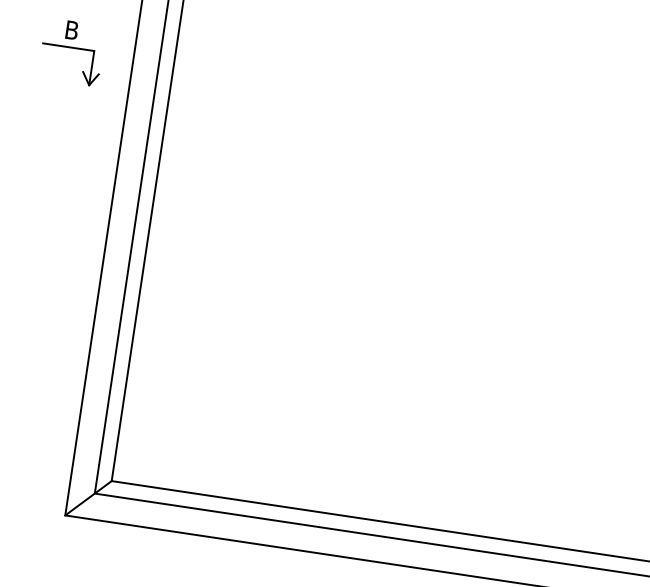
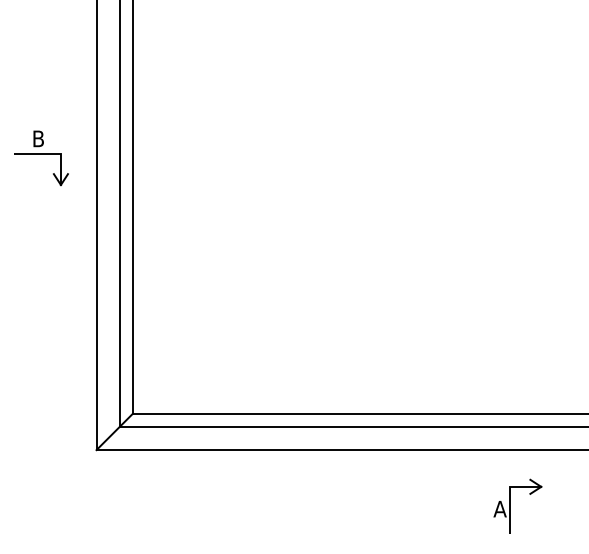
part: (71, 52) -> (41, 158), moved

